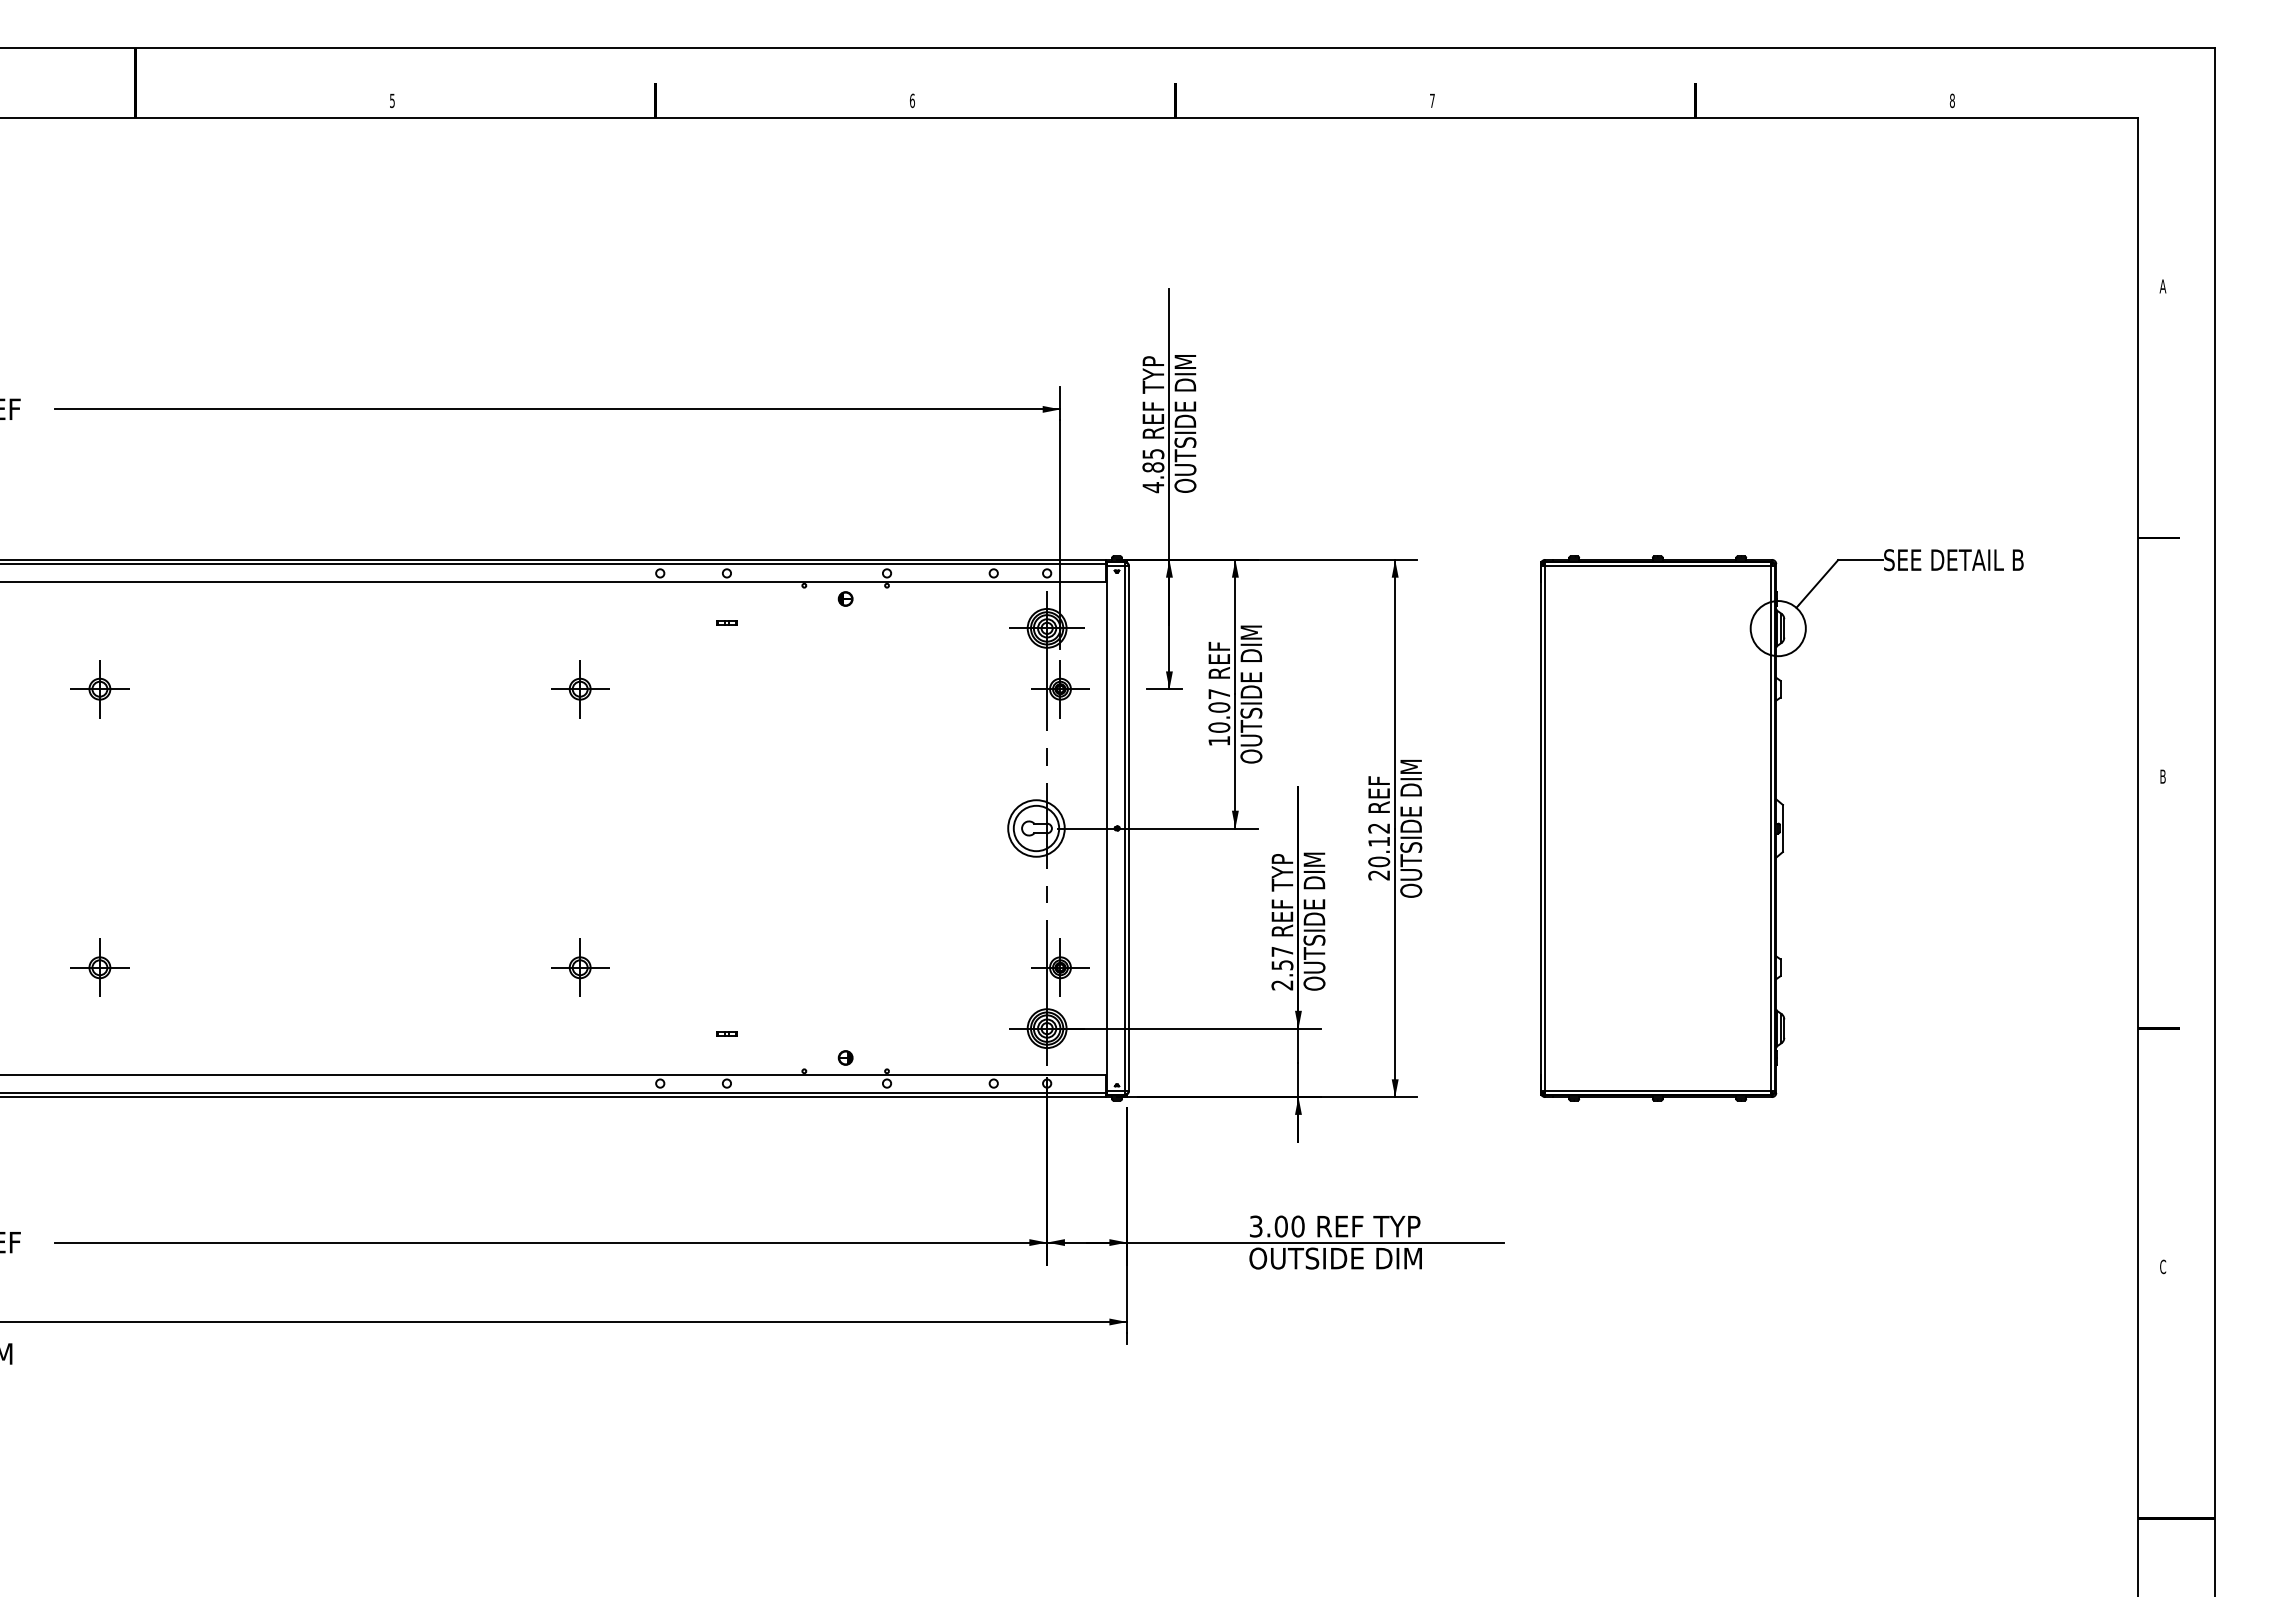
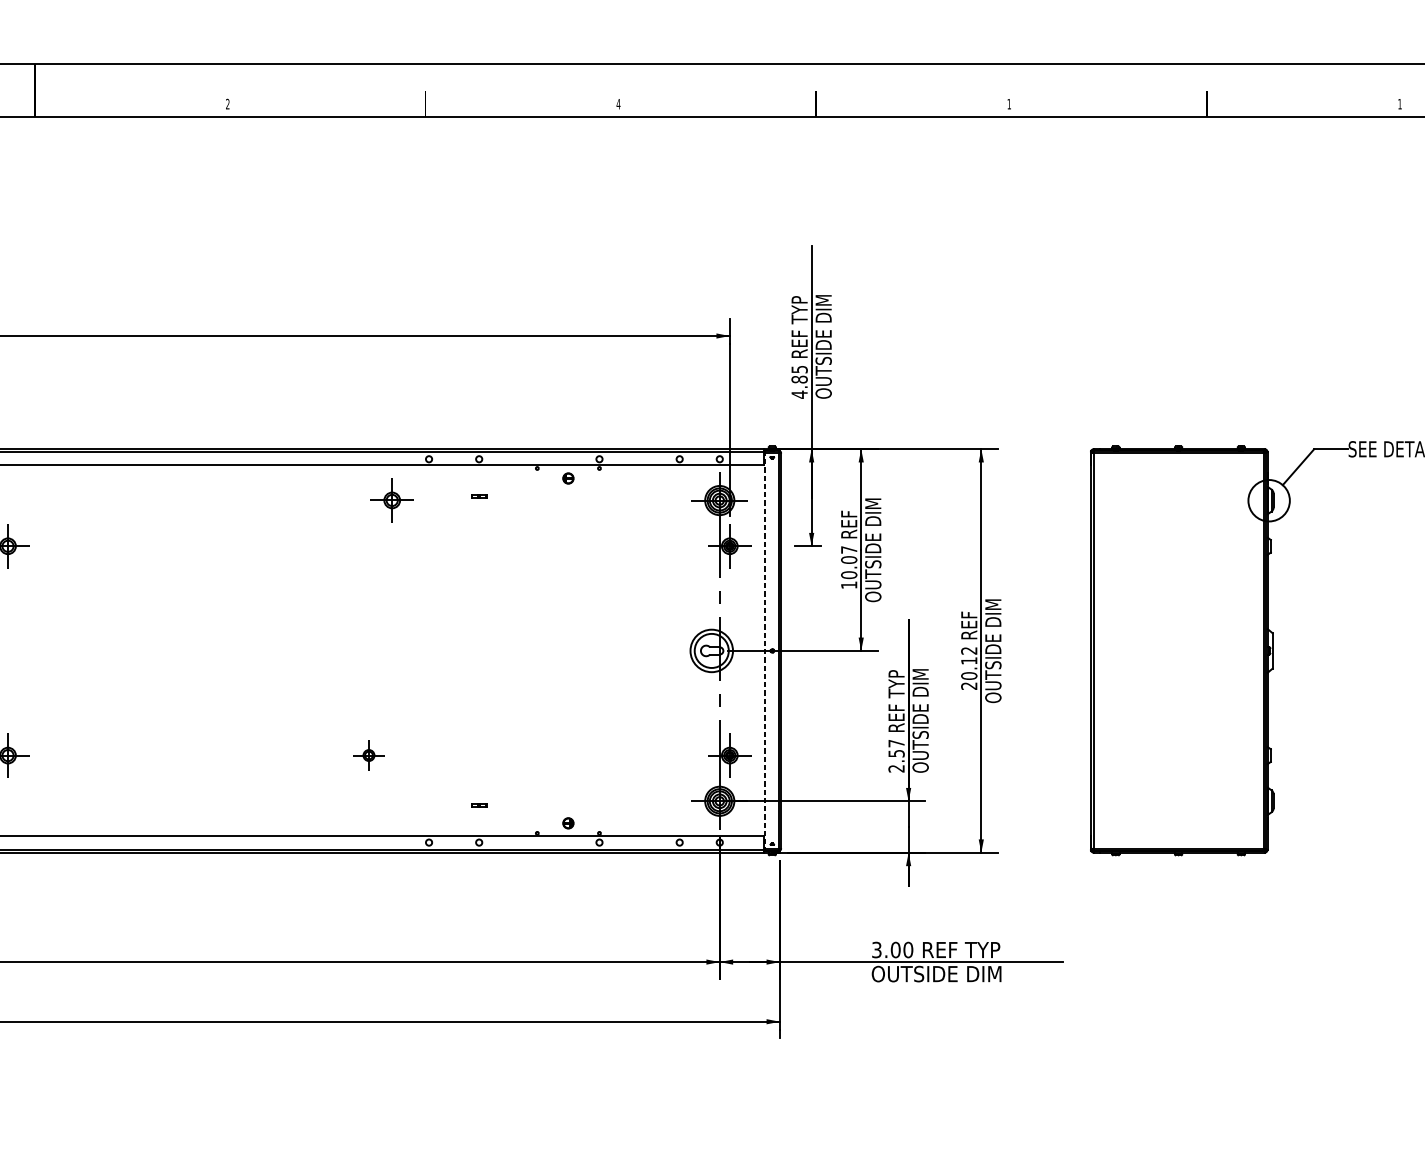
text: (392, 100) -> (227, 103), 5 -> 2
text: (911, 100) -> (617, 103), 6 -> 4
text: (1432, 100) -> (1009, 103), 7 -> 1
text: (1951, 100) -> (1399, 103), 8 -> 1
part: (580, 689) -> (392, 500), moved
line: (1106, 829) -> (764, 651), solid -> dashed
part: (580, 967) -> (369, 755), size x0.7

